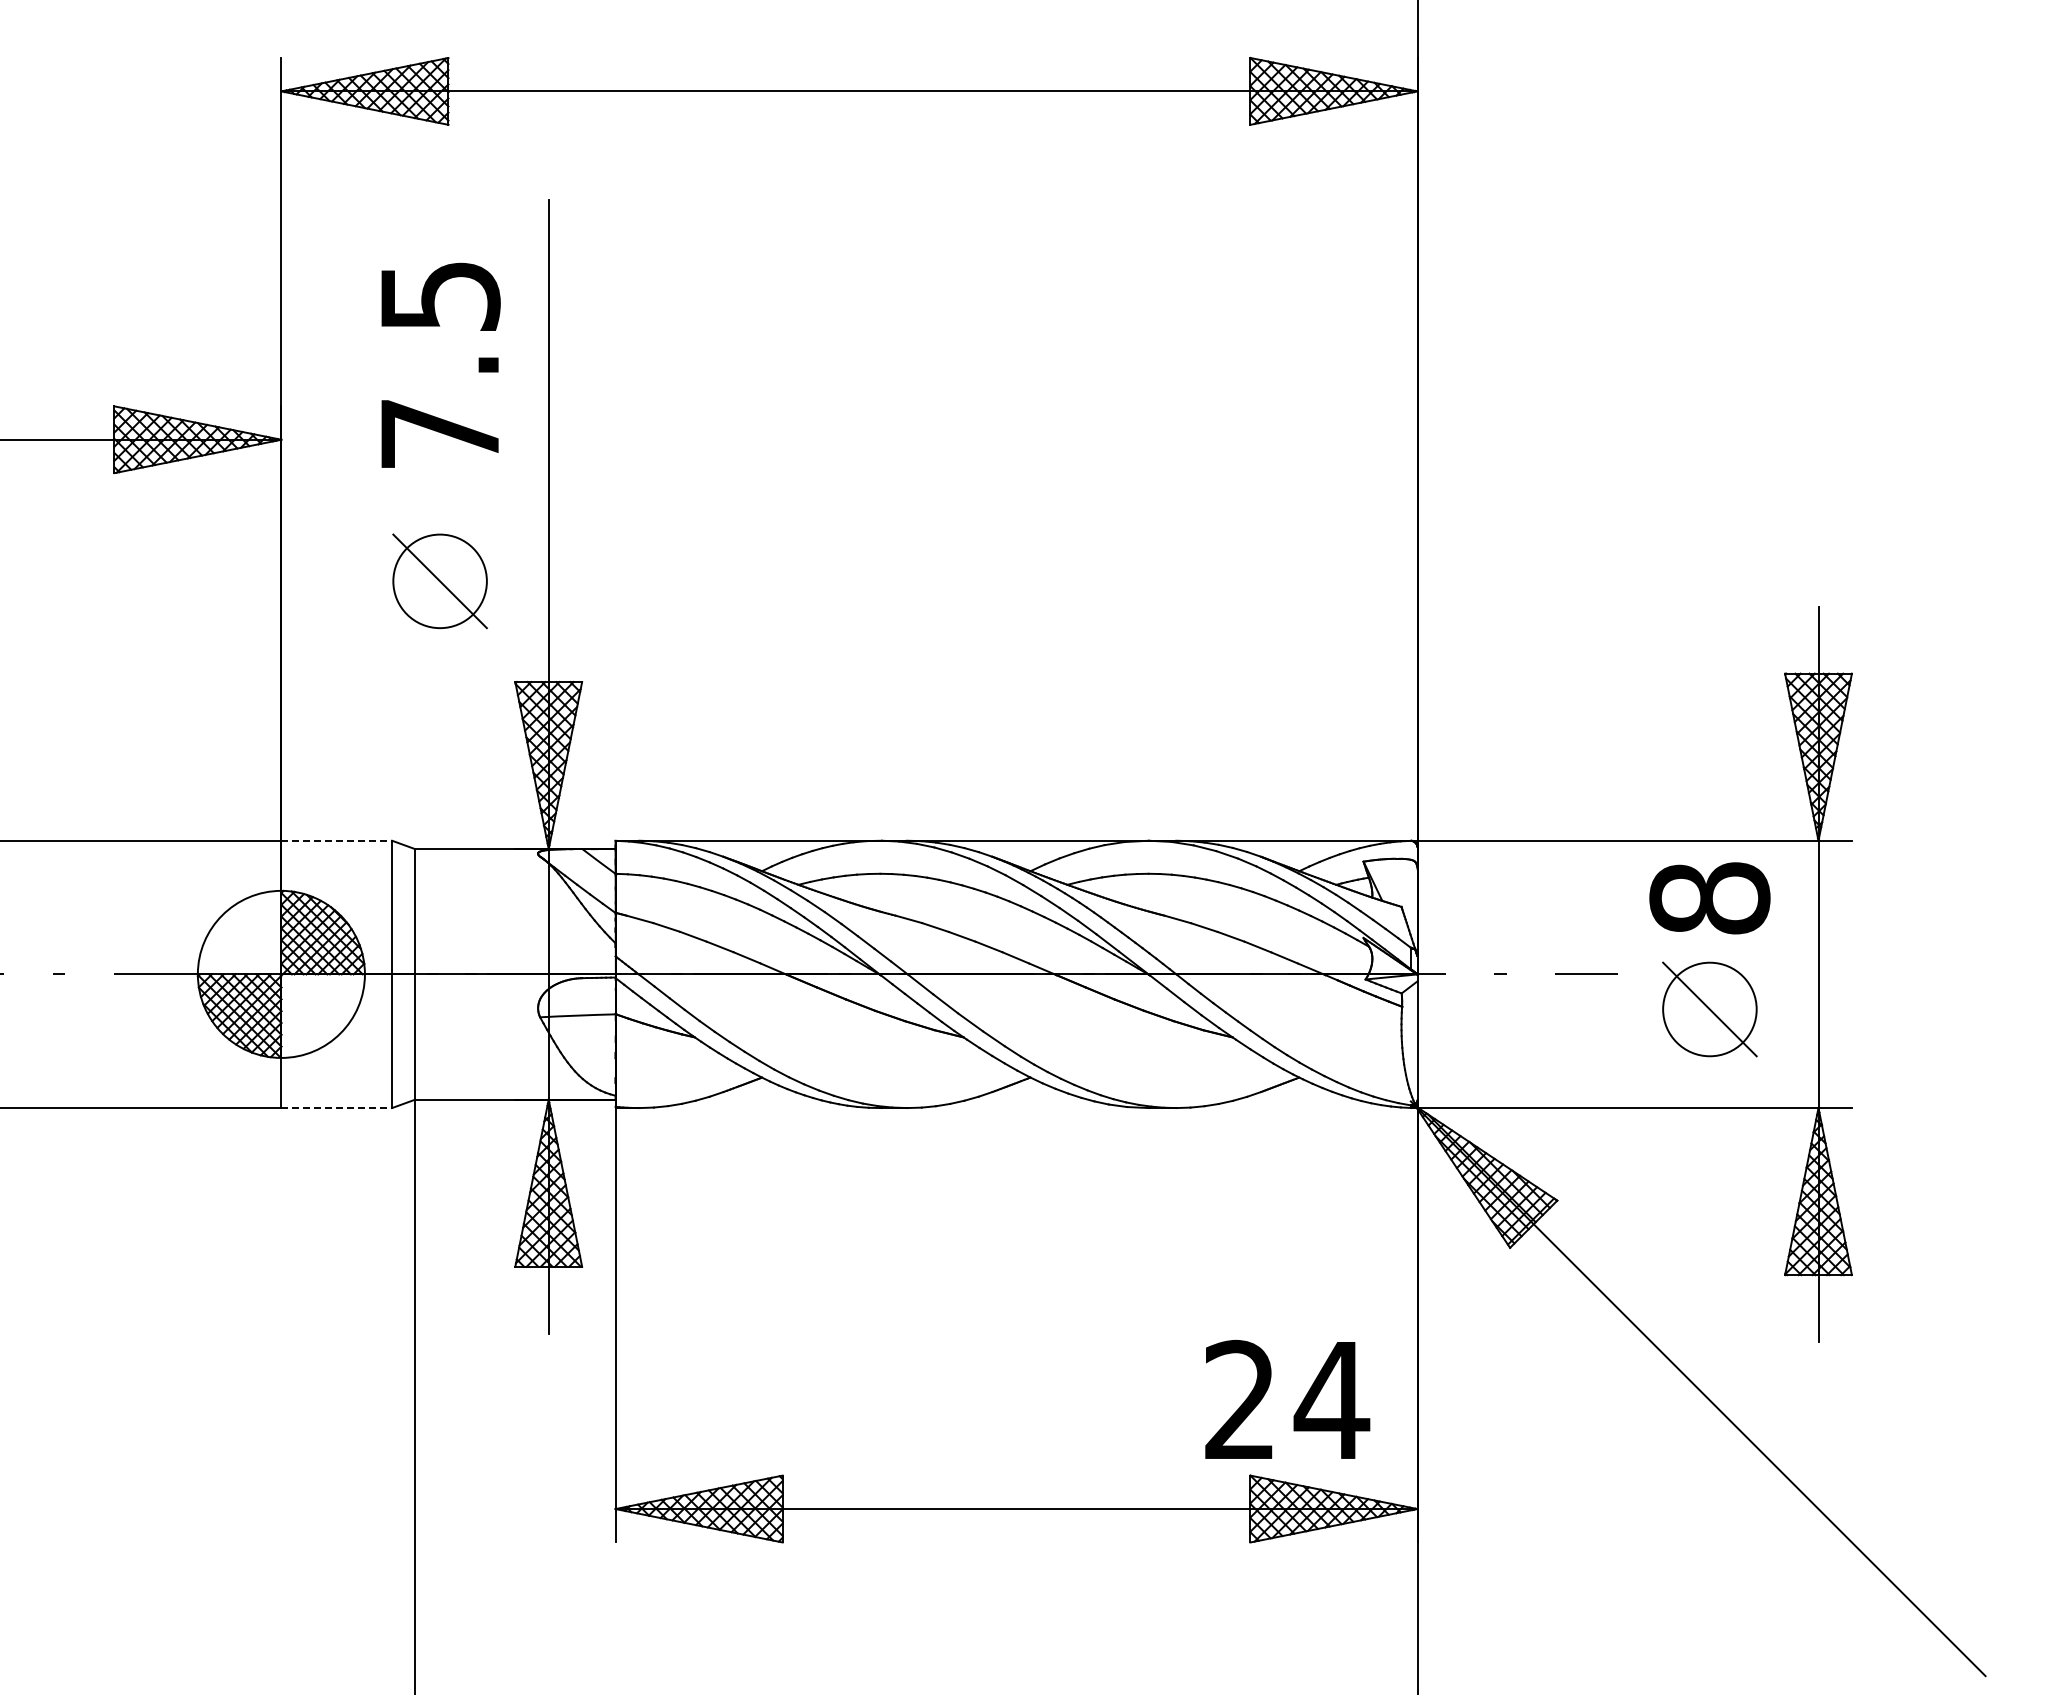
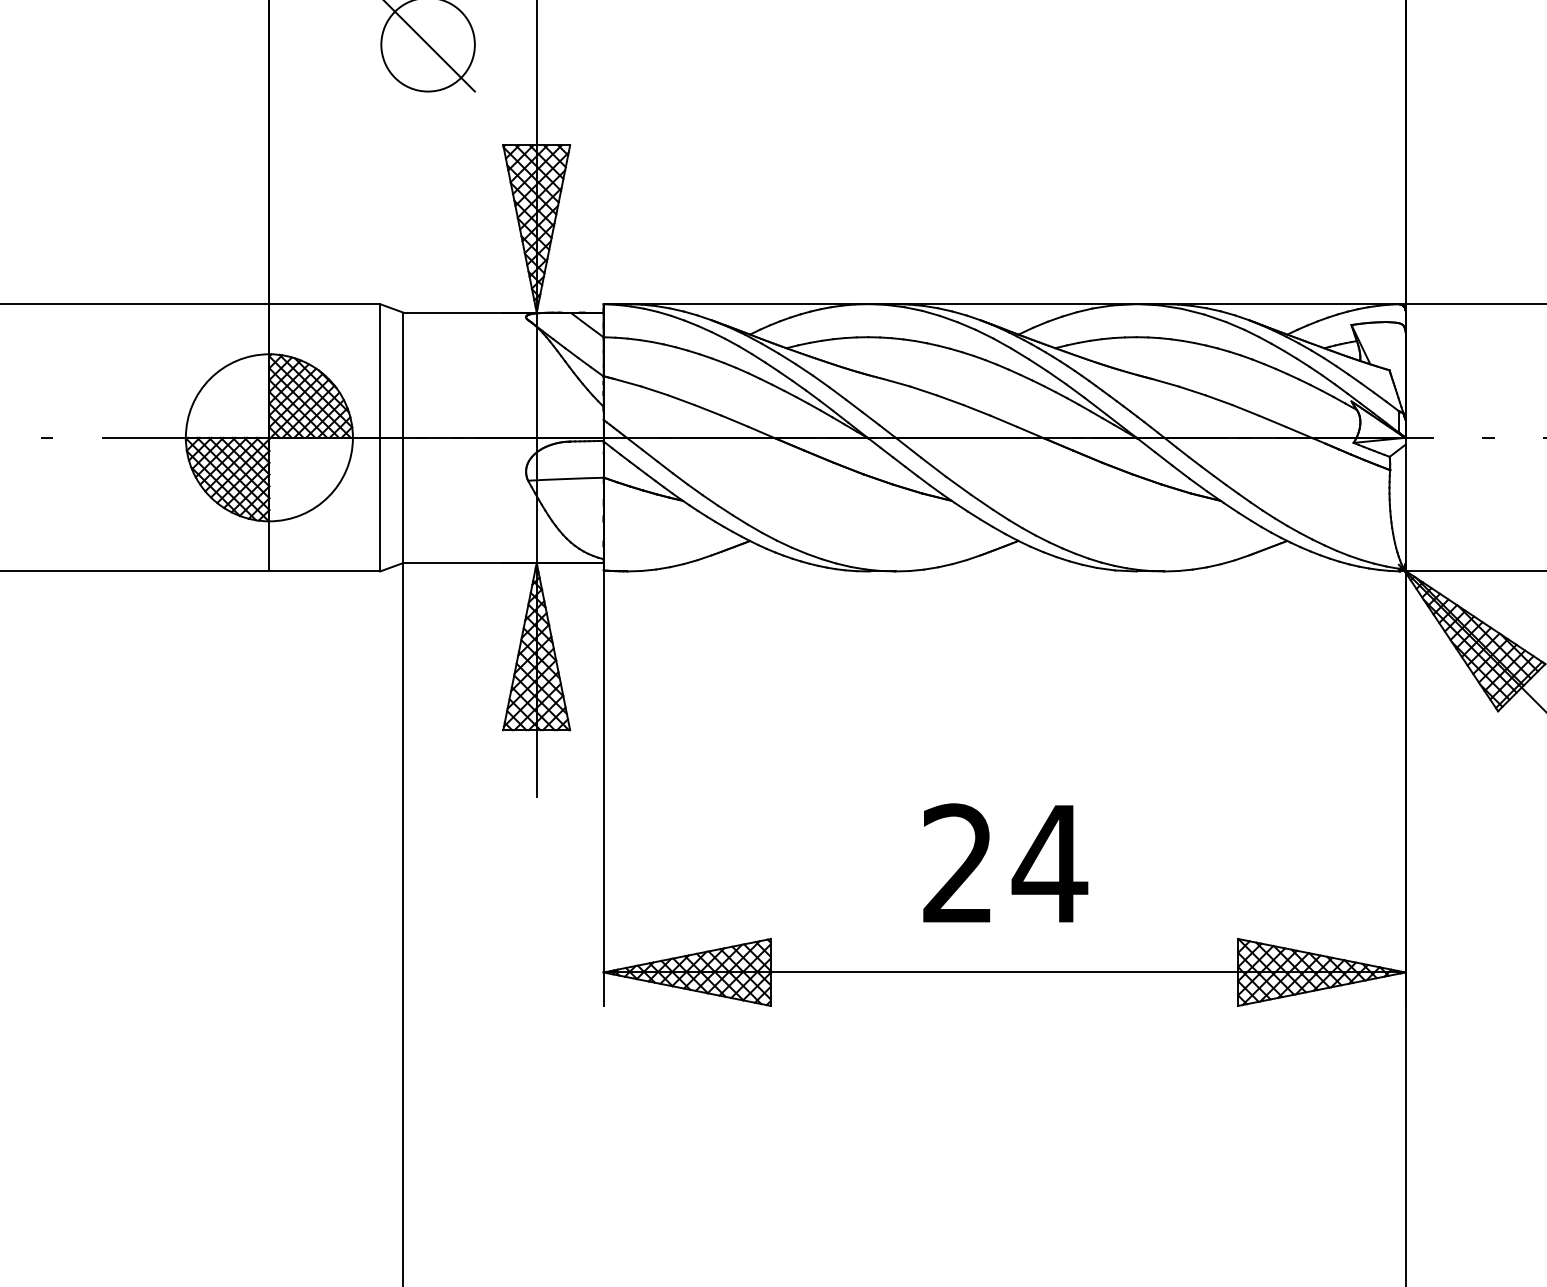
line: (337, 840) -> (325, 303), dashed -> solid
line: (337, 1108) -> (325, 571), dashed -> solid
text: (1287, 1398) -> (1005, 861), moved

